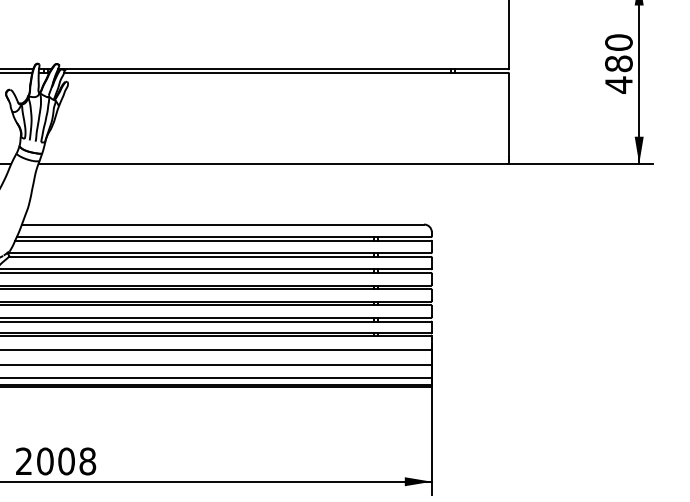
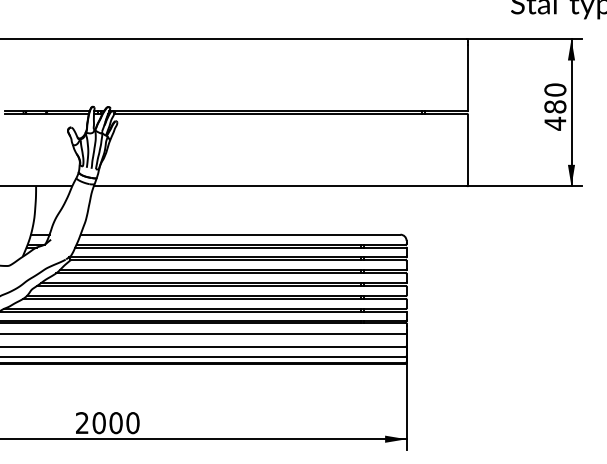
text: (87, 460) -> (132, 422), 2008 -> 2000

